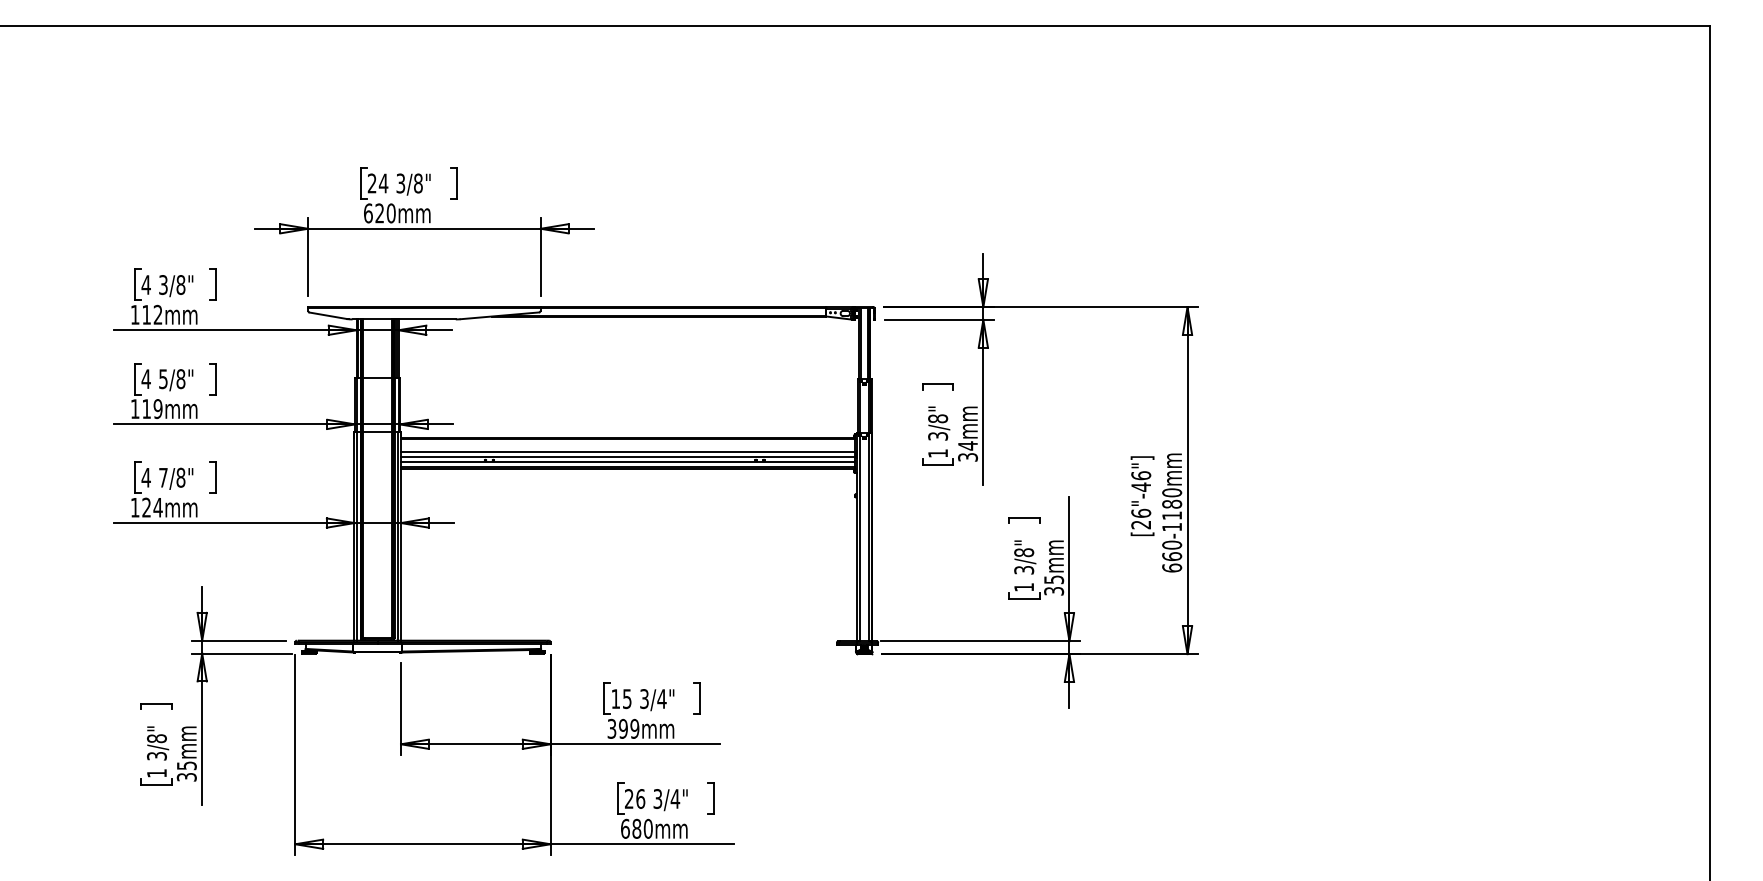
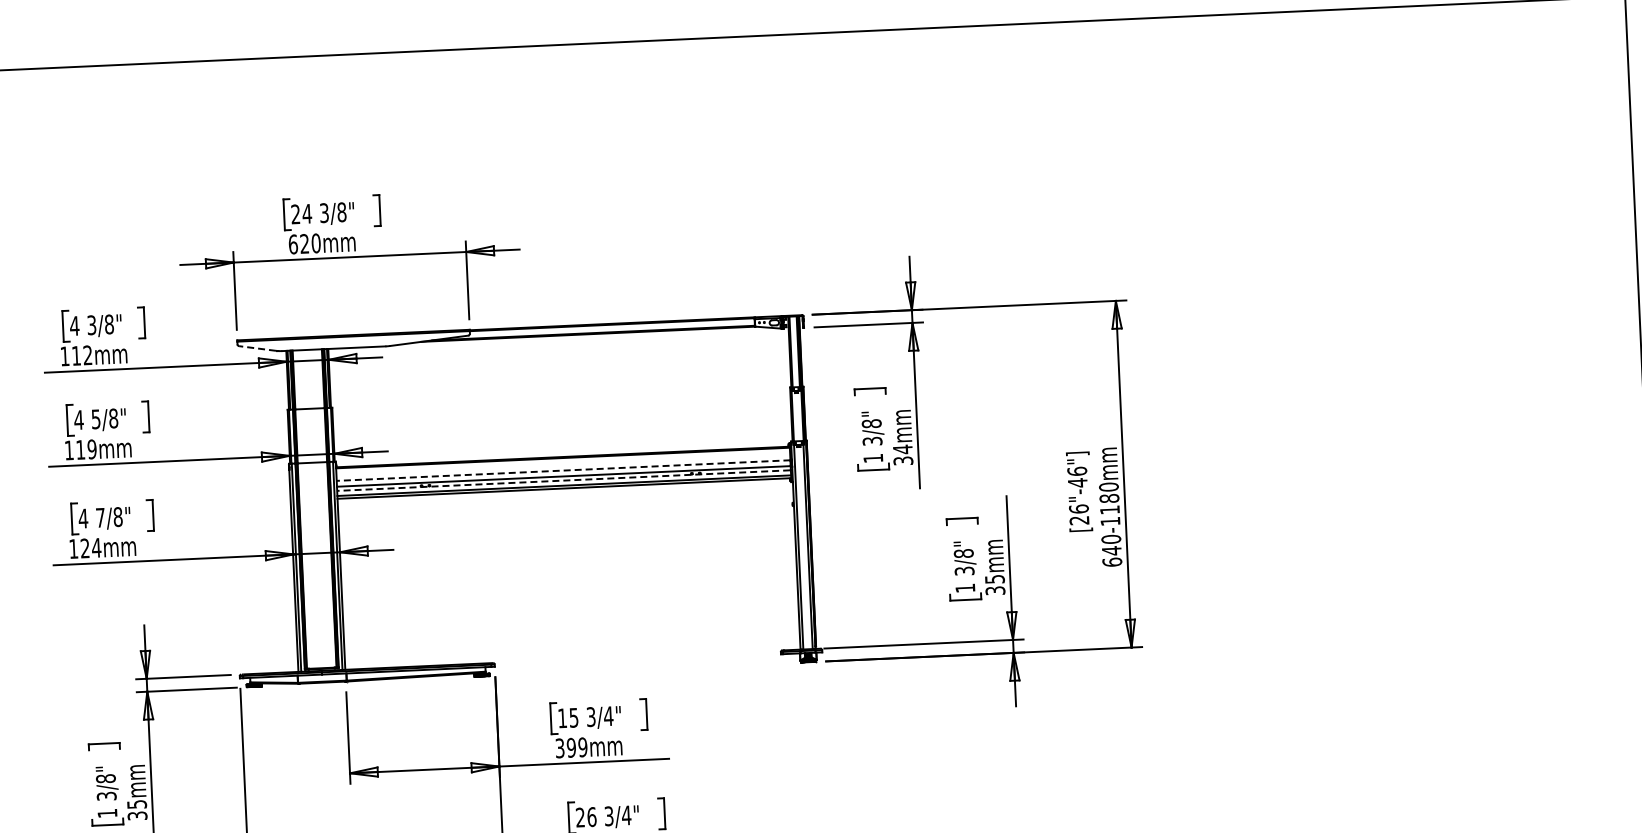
line: (327, 315) -> (257, 348), solid -> dashed
line: (627, 451) -> (562, 470), solid -> dashed
line: (627, 461) -> (563, 480), solid -> dashed
text: (1172, 556) -> (1112, 550), 660-1180mm -> 640-1180mm

